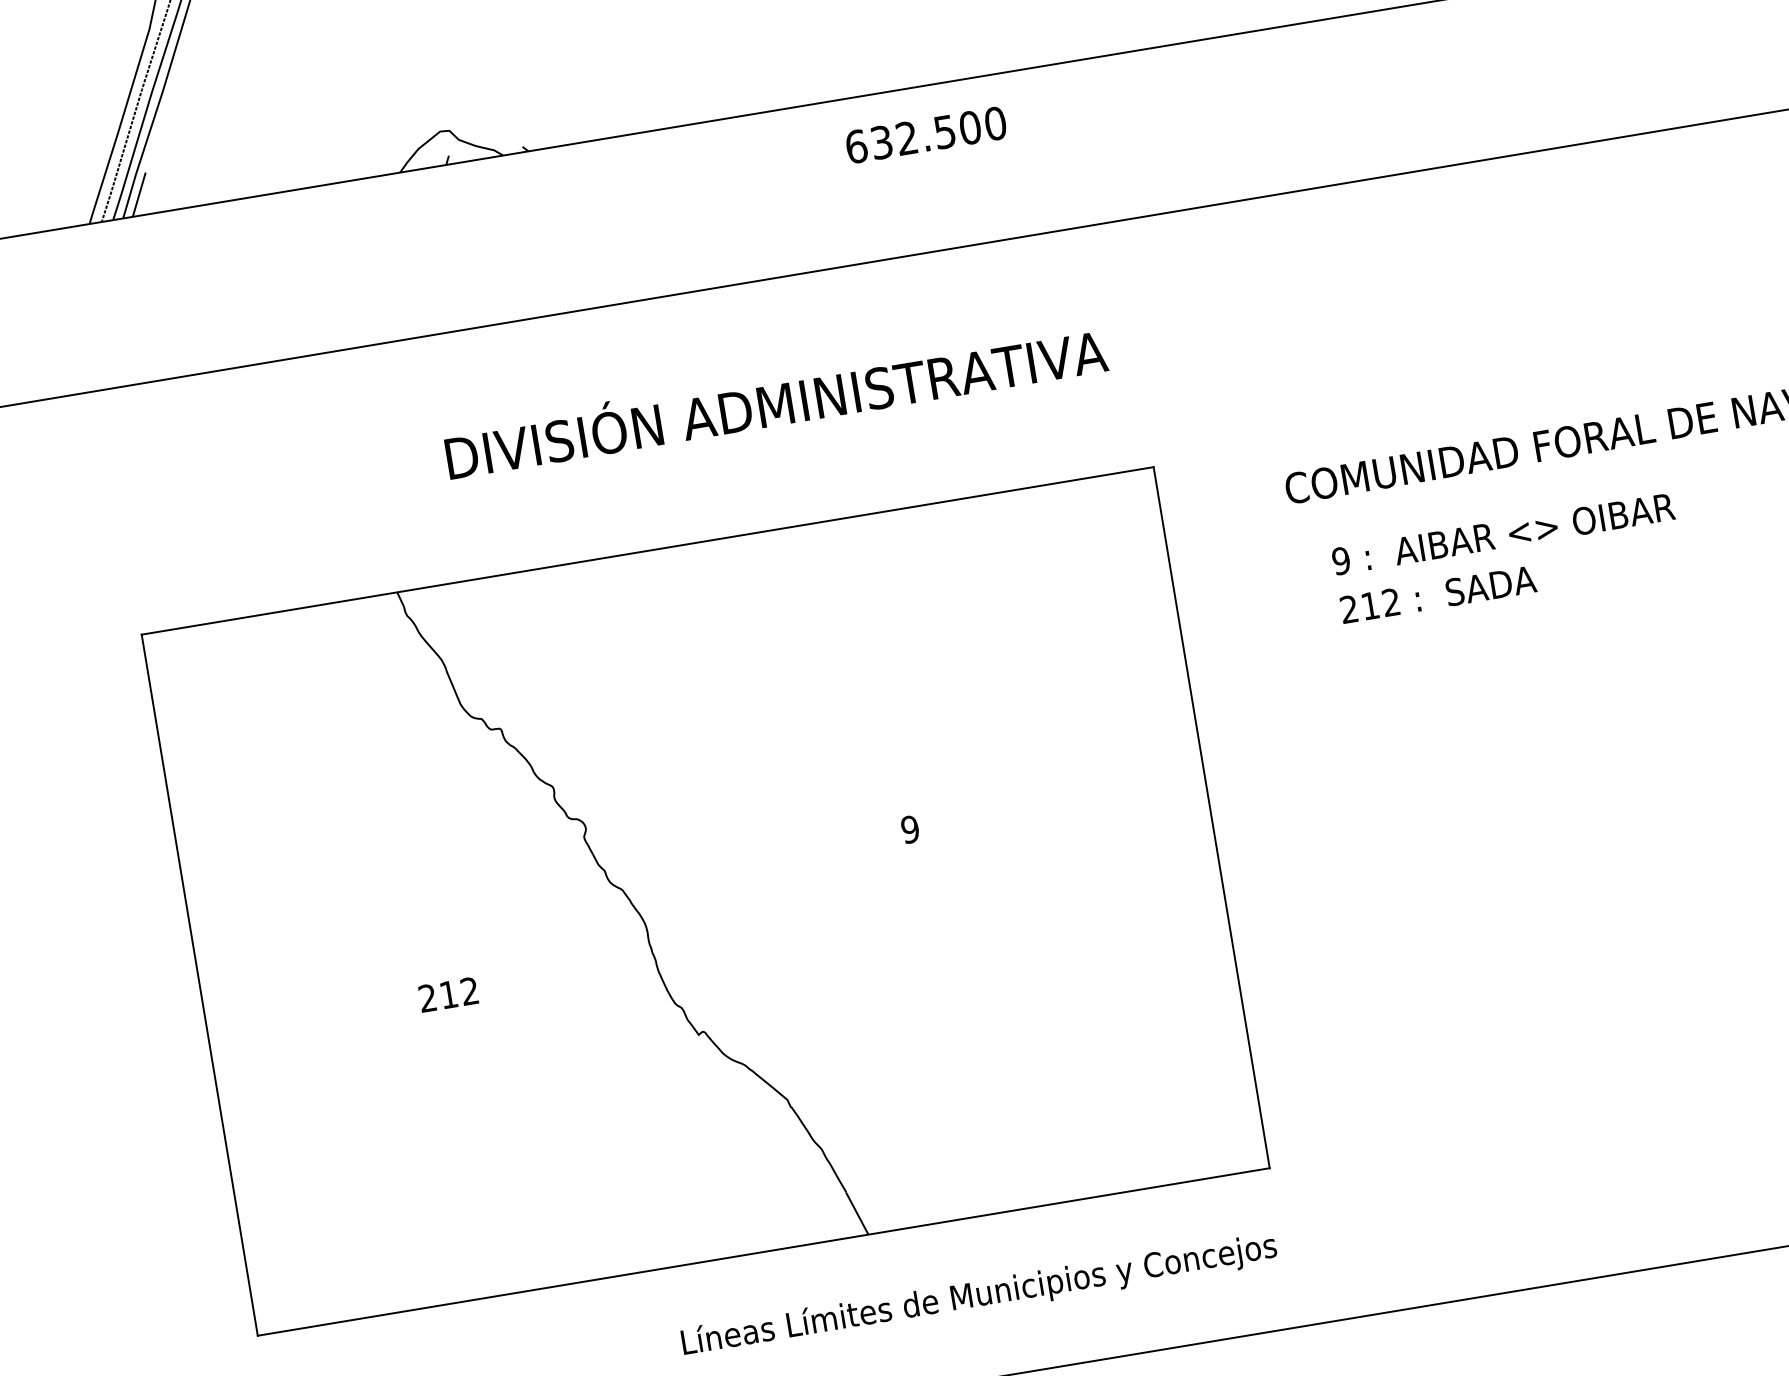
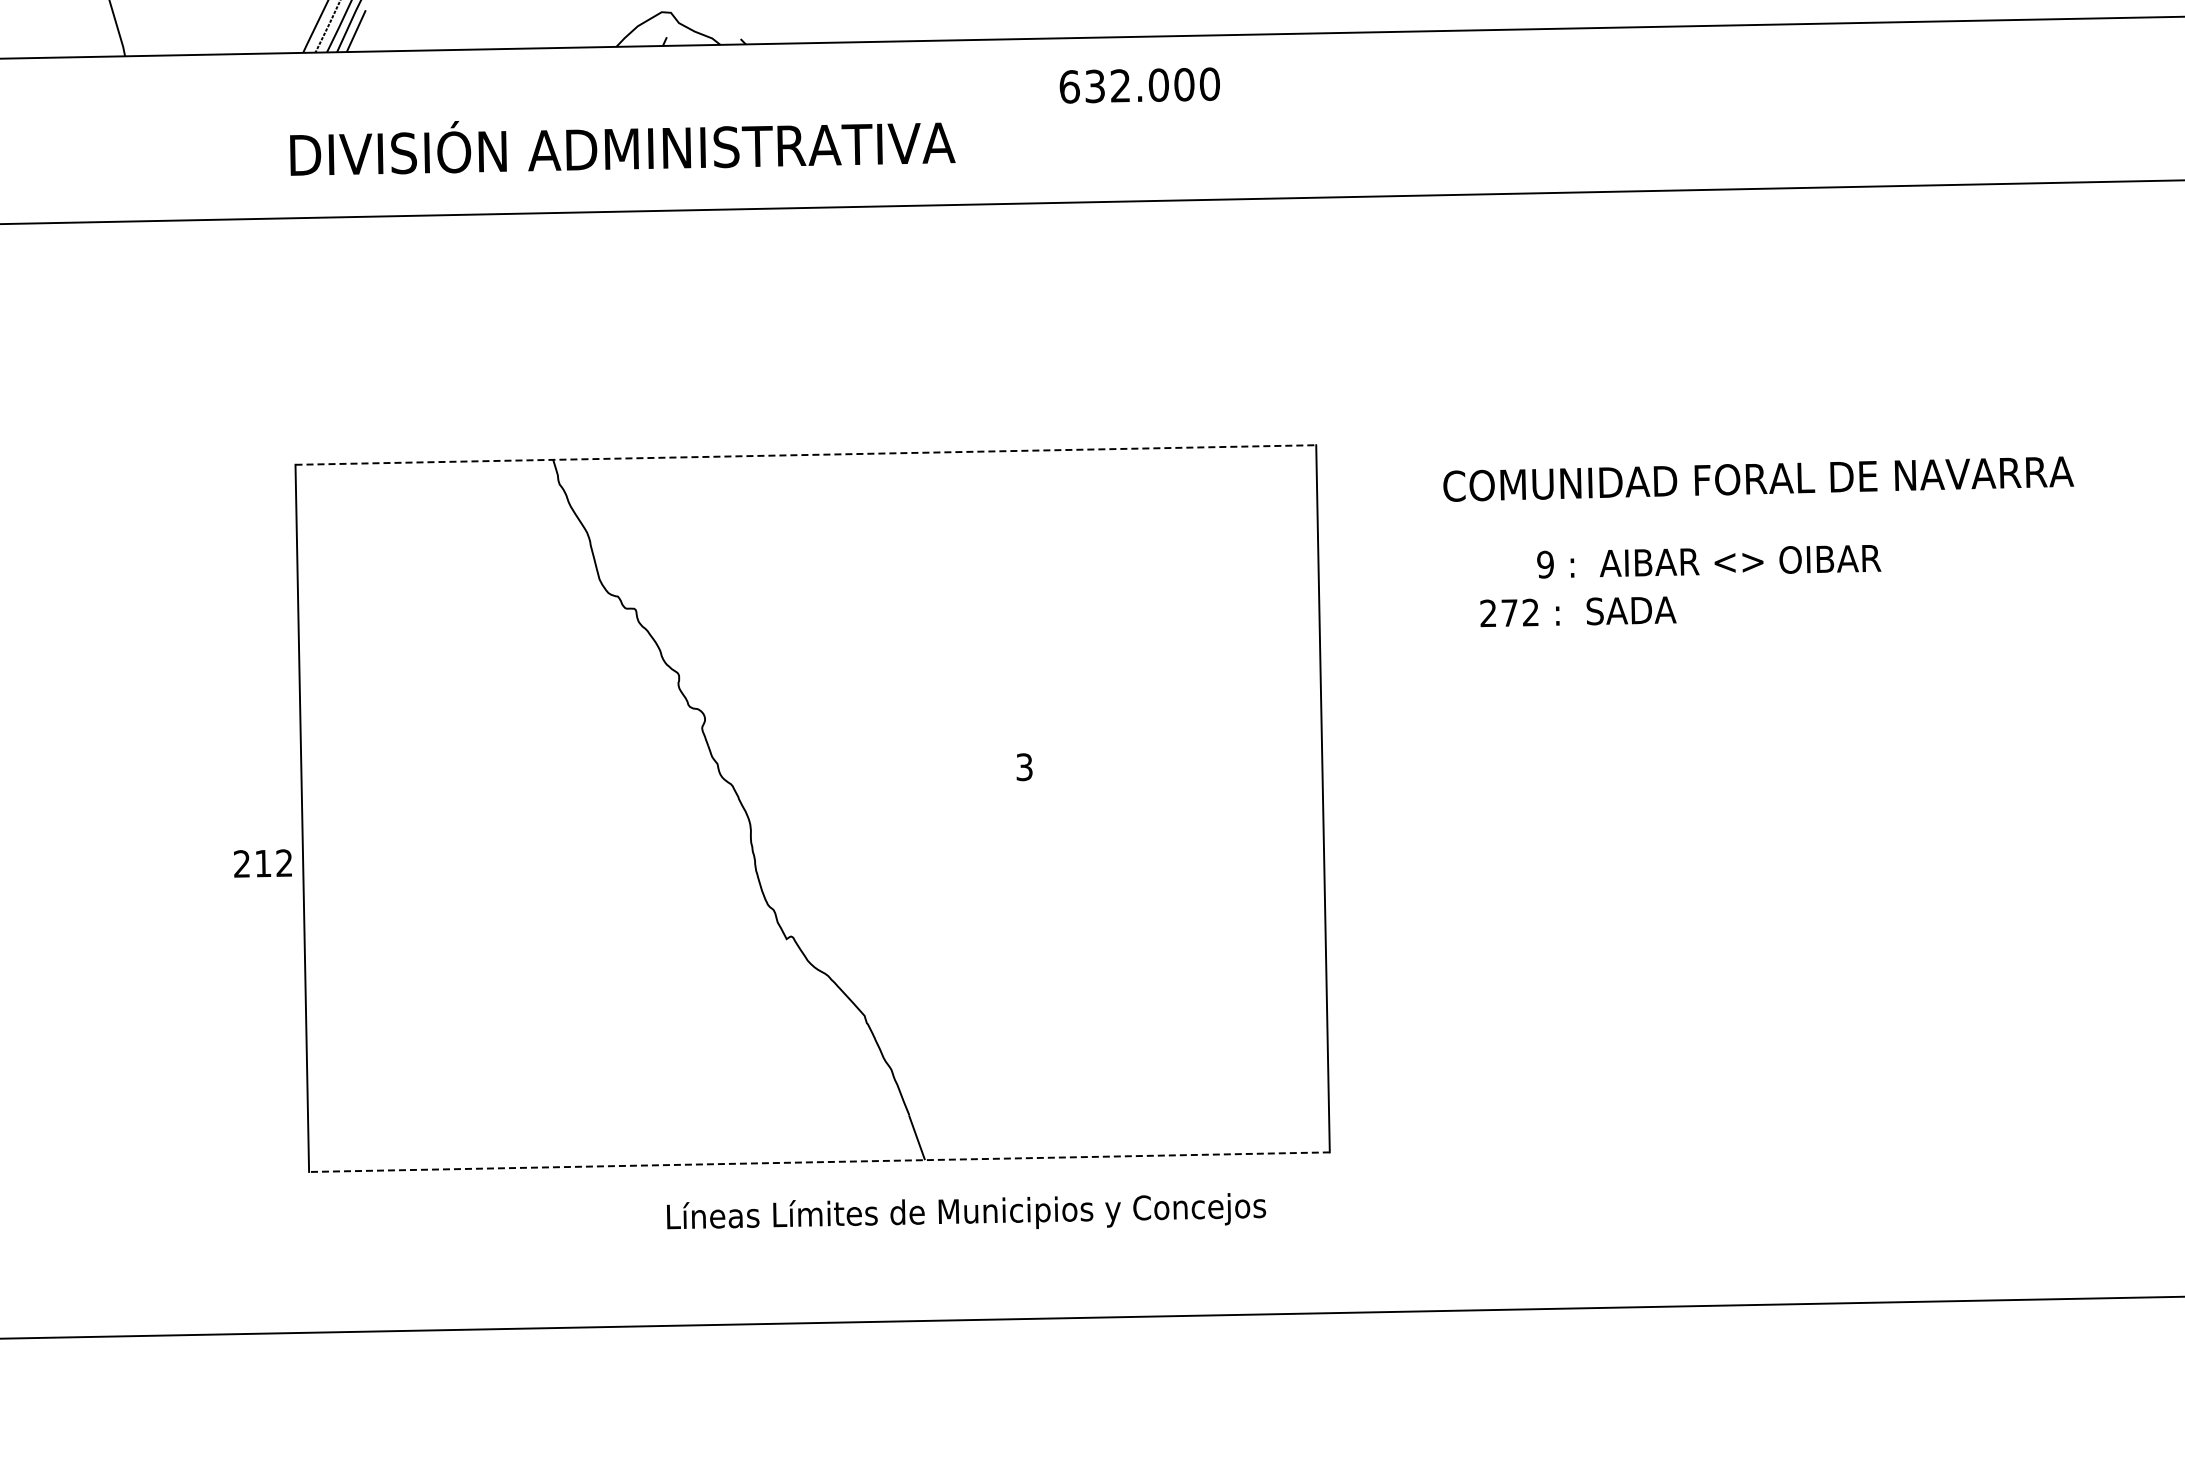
text: (944, 132) -> (1158, 85), 632.500 -> 632.000
text: (776, 404) -> (622, 148), moved
text: (1503, 534) -> (1709, 561), moved
line: (648, 551) -> (806, 455), solid -> dashed
text: (1370, 605) -> (1509, 612), 212 -> 272
text: (910, 828) -> (1024, 766), 9 -> 3
text: (448, 994) -> (262, 863), moved
line: (762, 1252) -> (818, 1162), solid -> dashed
text: (979, 1293) -> (966, 1211), moved

